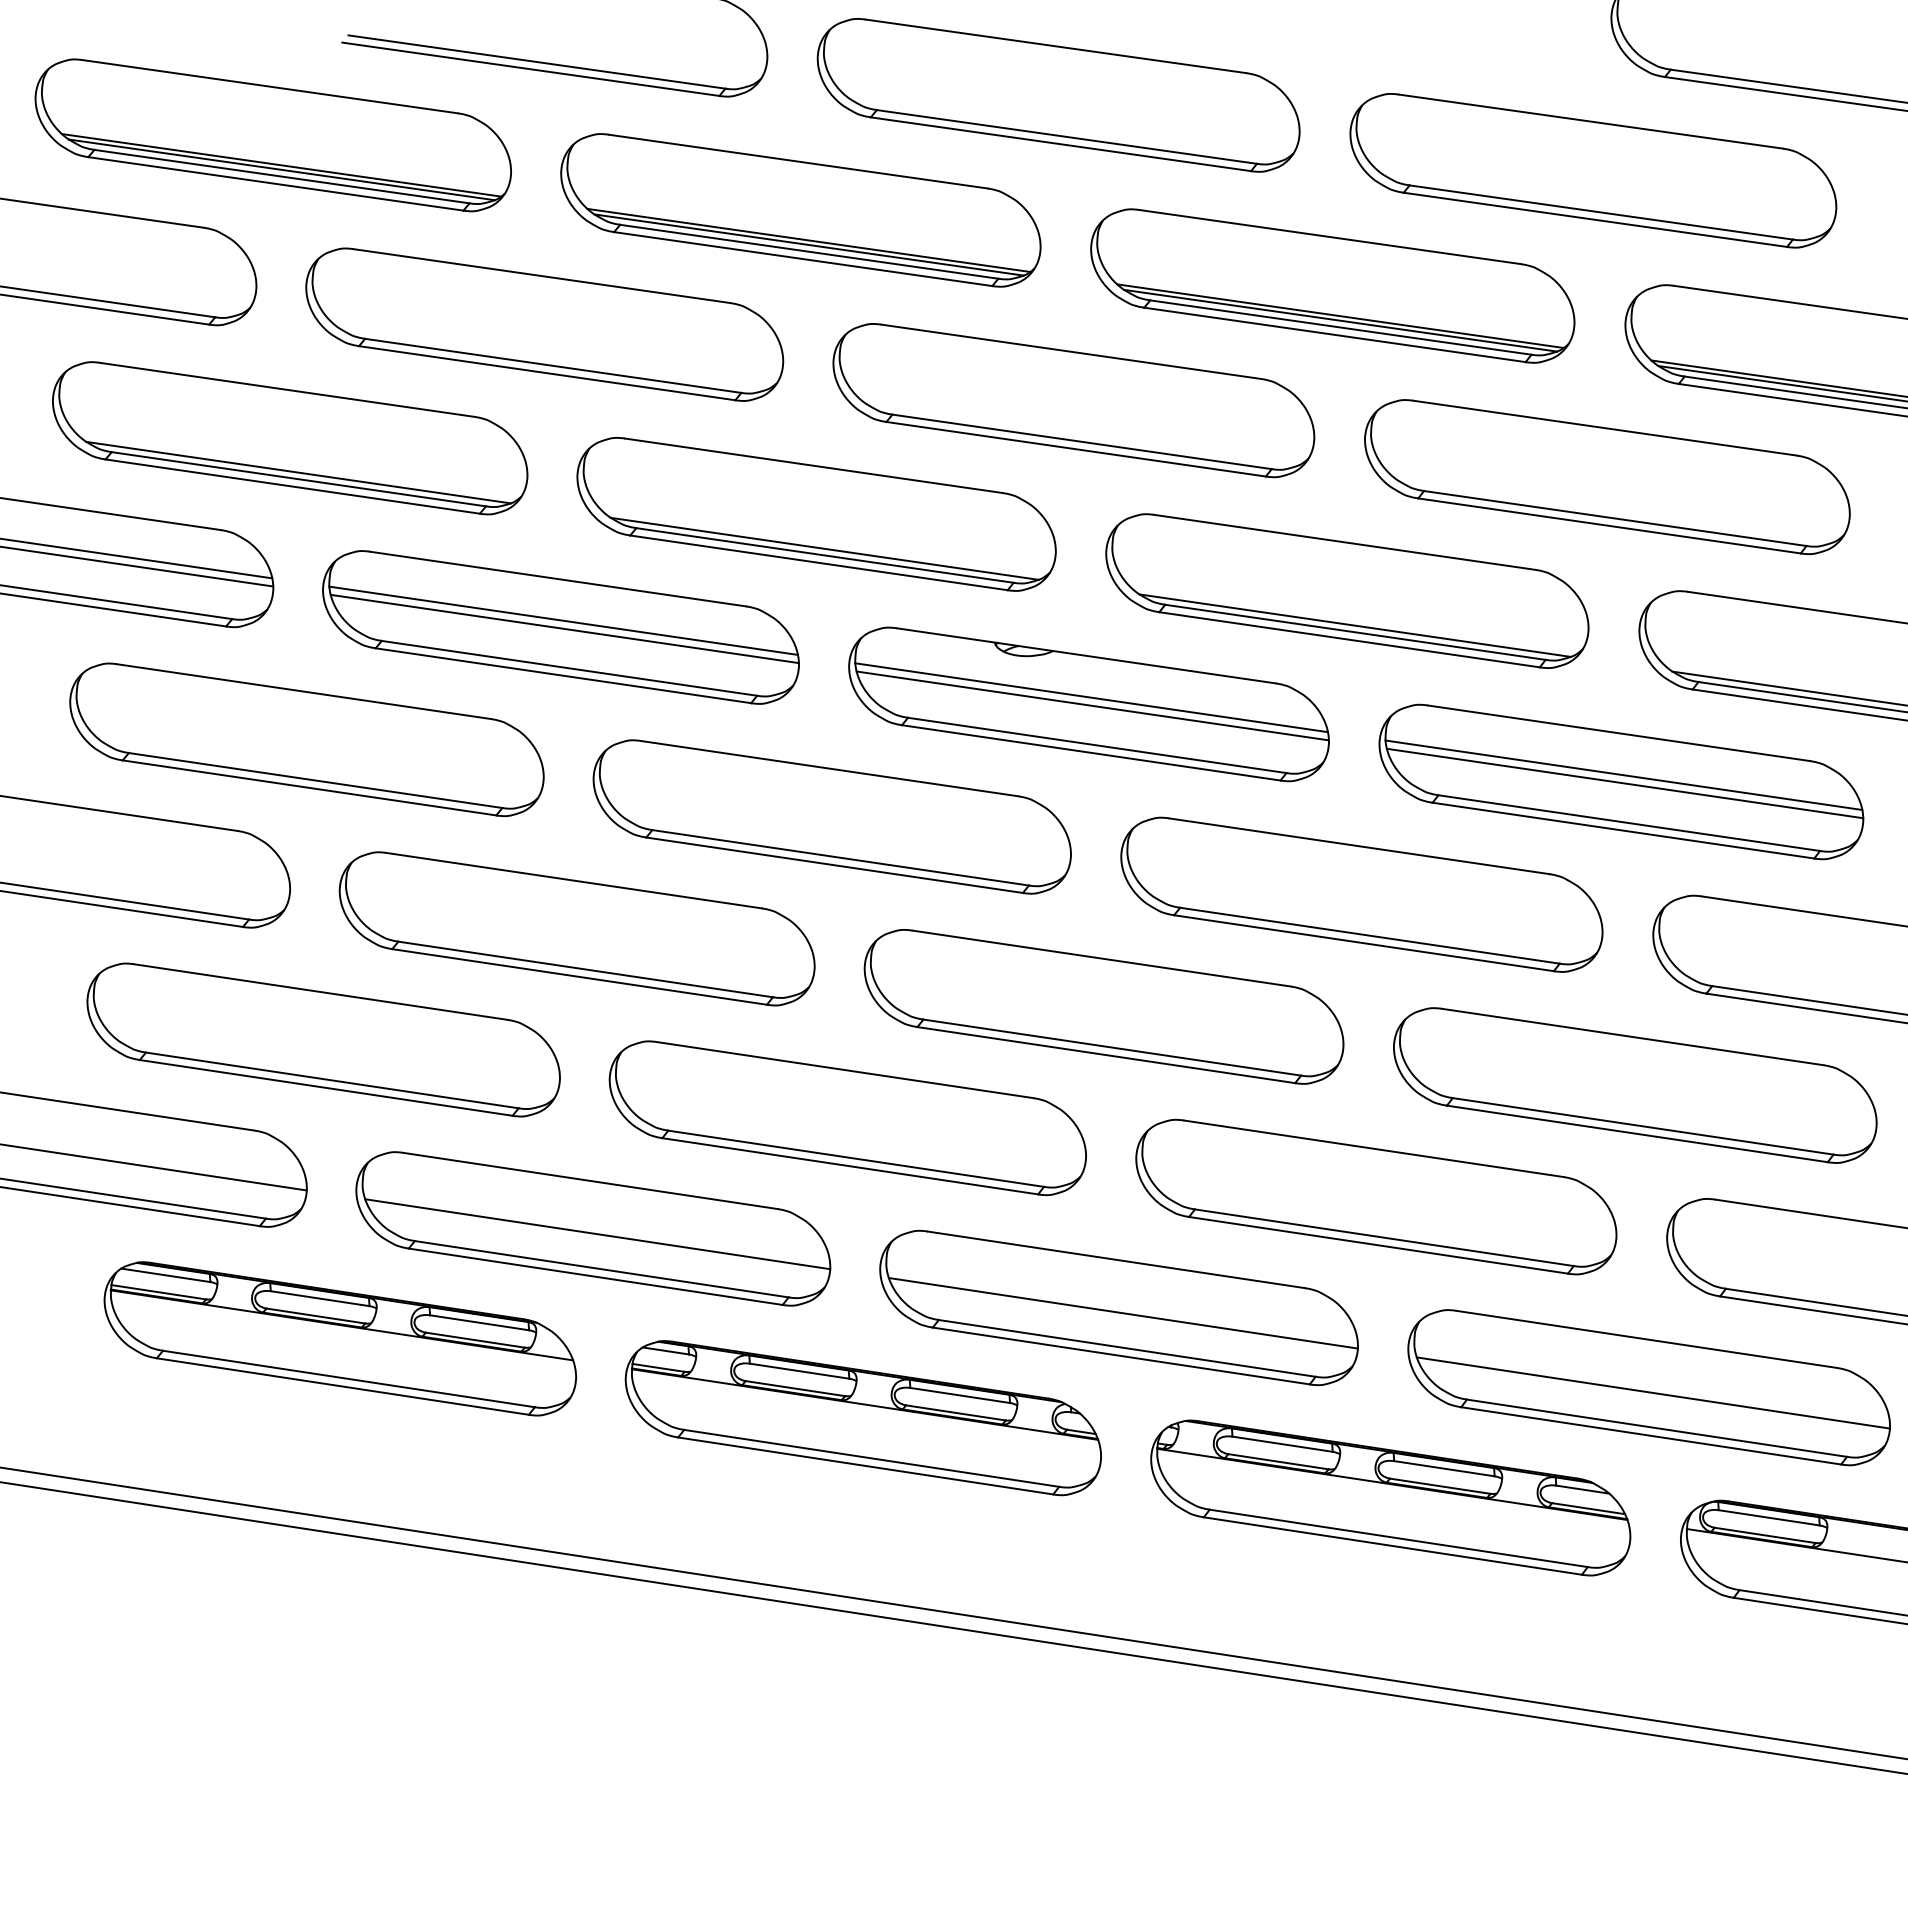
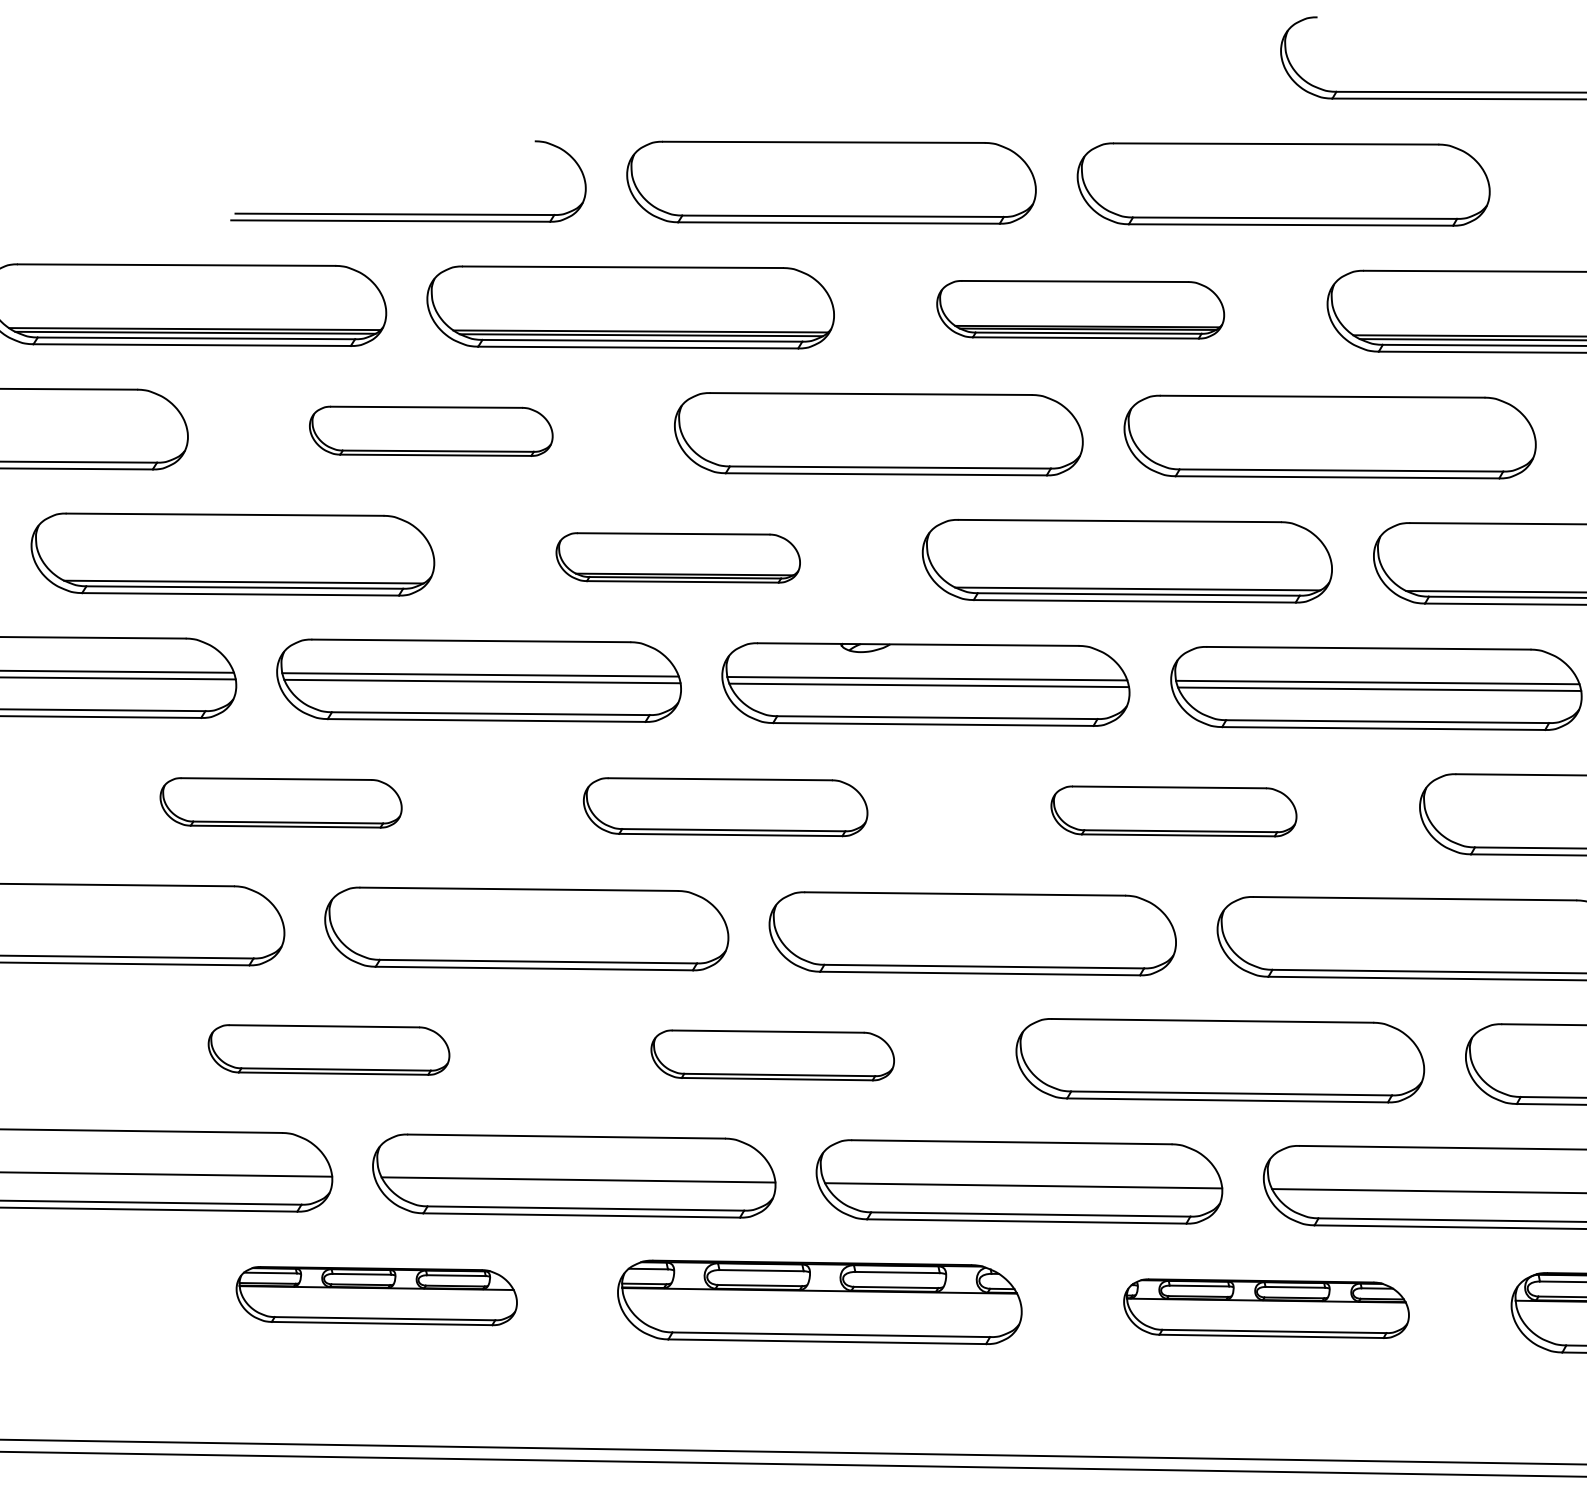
part: (1332, 285) -> (1080, 309), size x0.7
part: (544, 324) -> (430, 431), size x0.6
part: (816, 514) -> (678, 557), size x0.6
part: (306, 739) -> (280, 802), size x0.6
part: (831, 816) -> (725, 806), size x0.7
part: (1361, 894) -> (1173, 811), size x0.6
part: (323, 1039) -> (328, 1049), size x0.6
part: (847, 1118) -> (772, 1055), size x0.6
part: (339, 1338) -> (376, 1295), size x0.7
part: (1390, 1497) -> (1266, 1308), size x0.7

